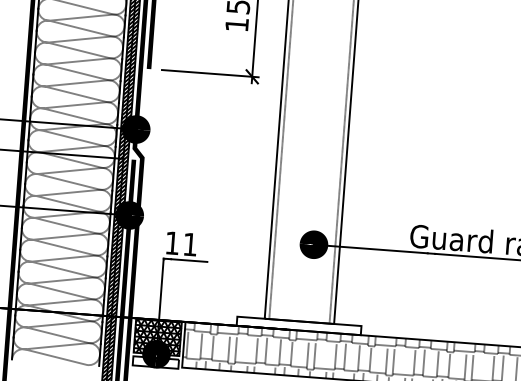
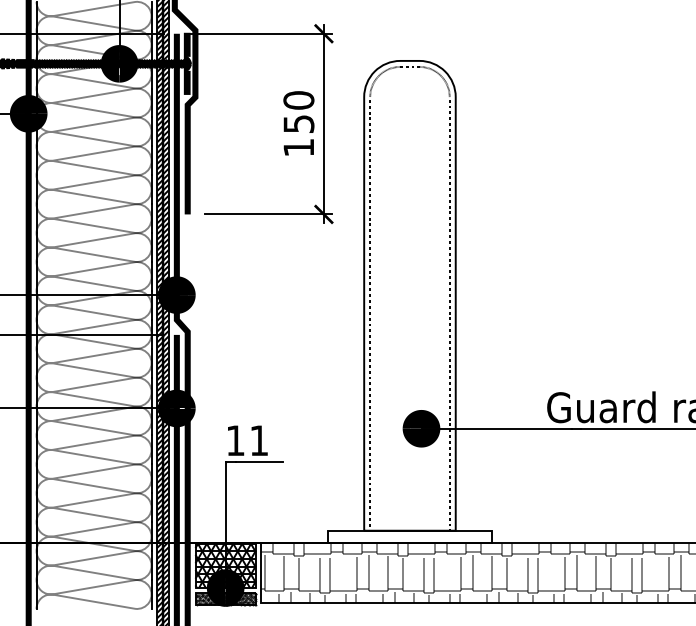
hatch: (155, 362) -> (225, 598), added

